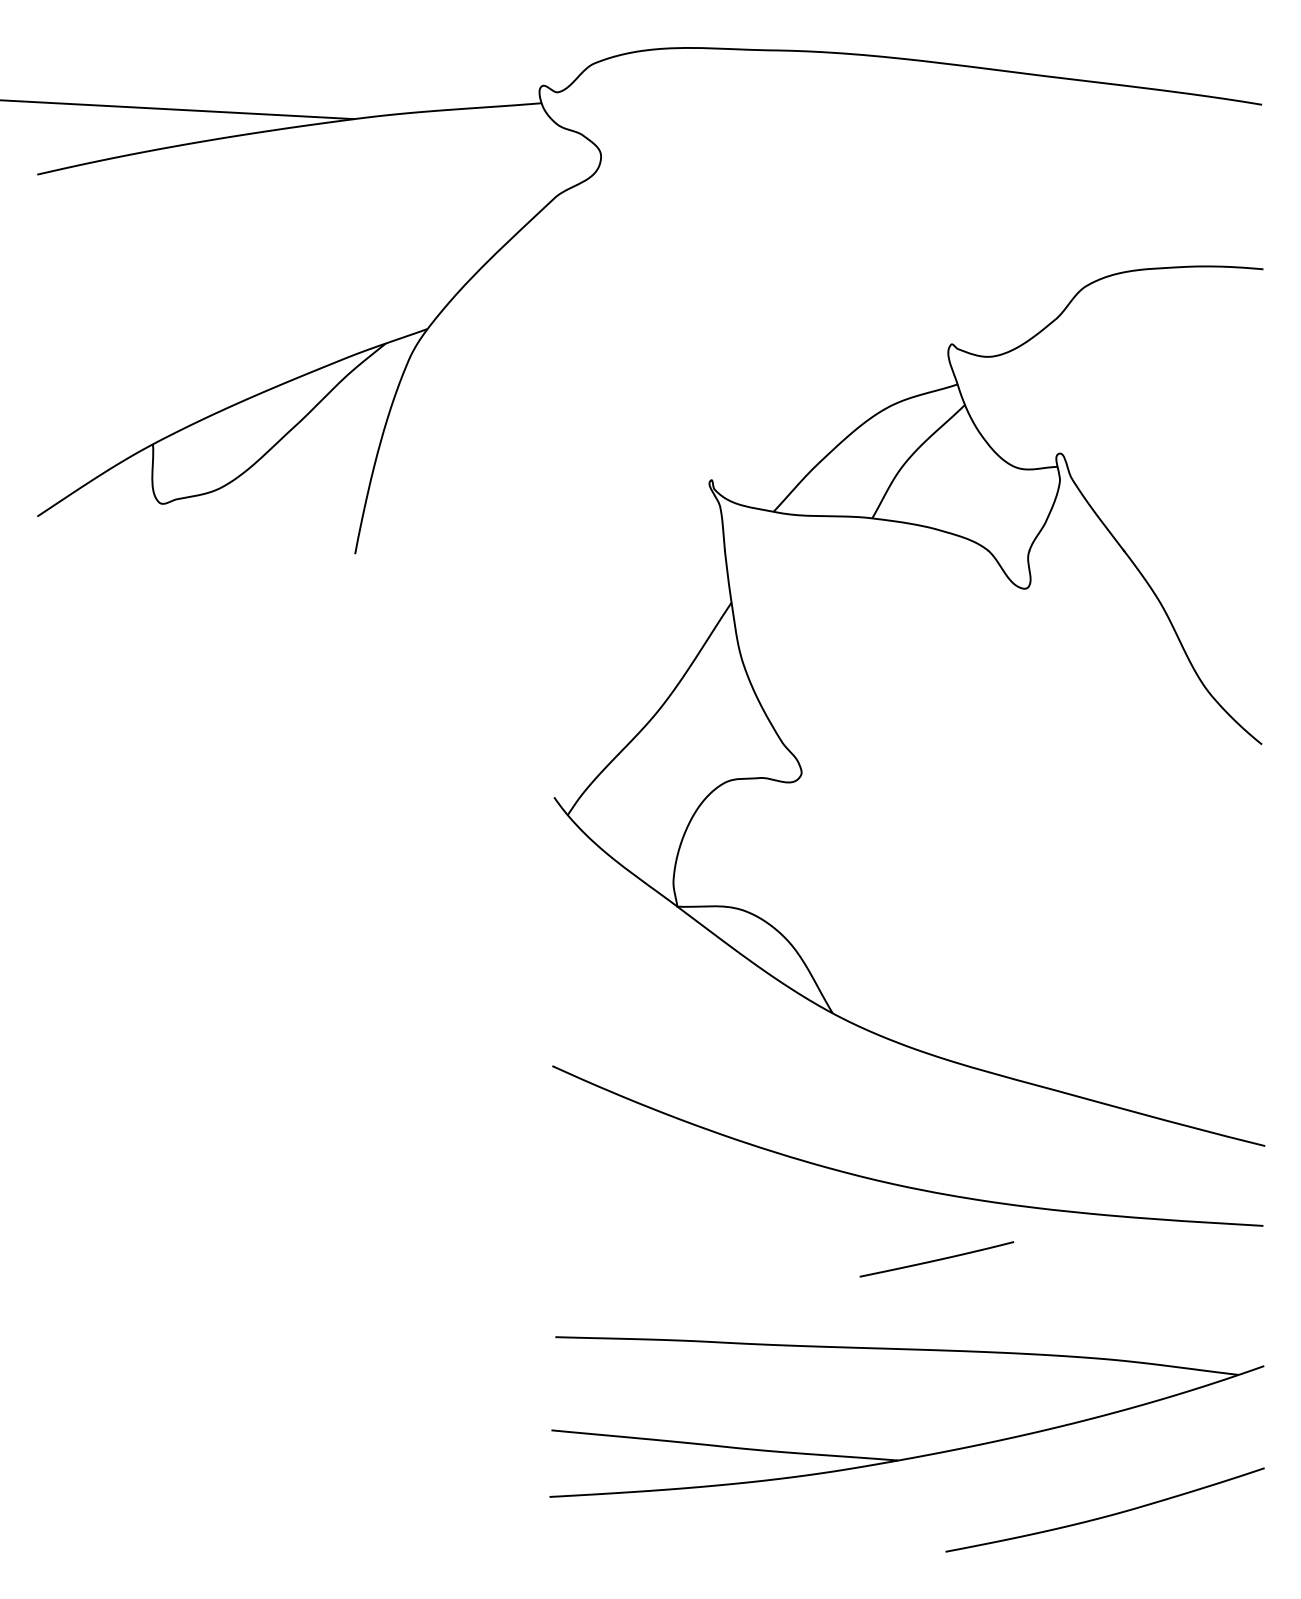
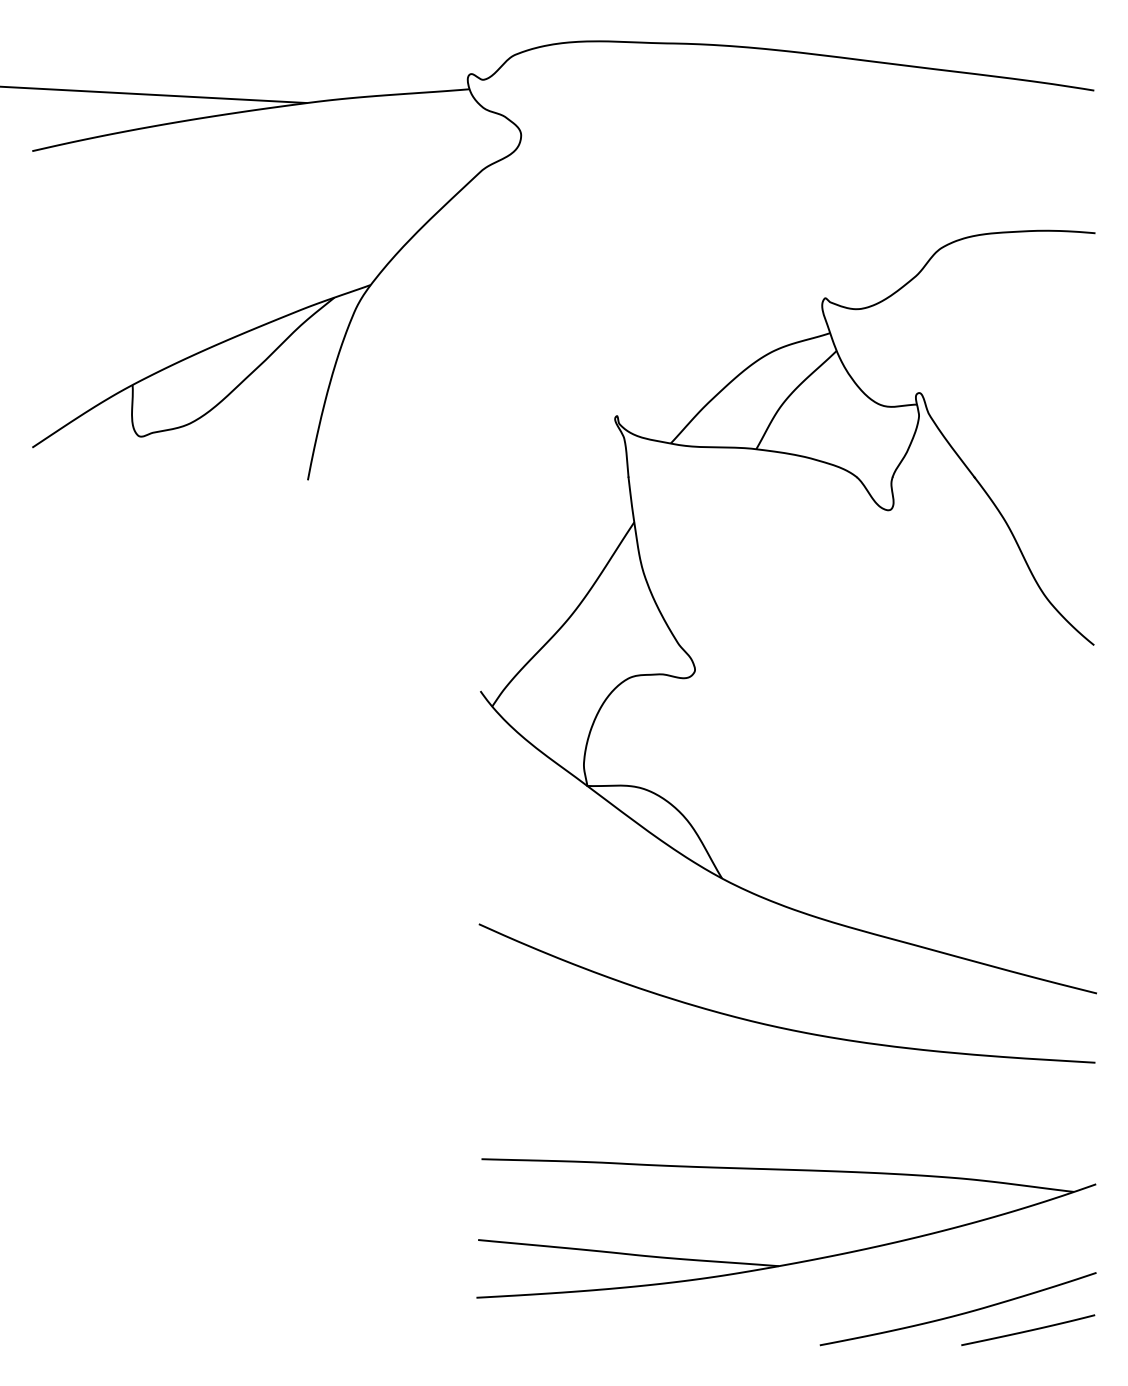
line: (936, 1259) -> (1027, 1330), moved

